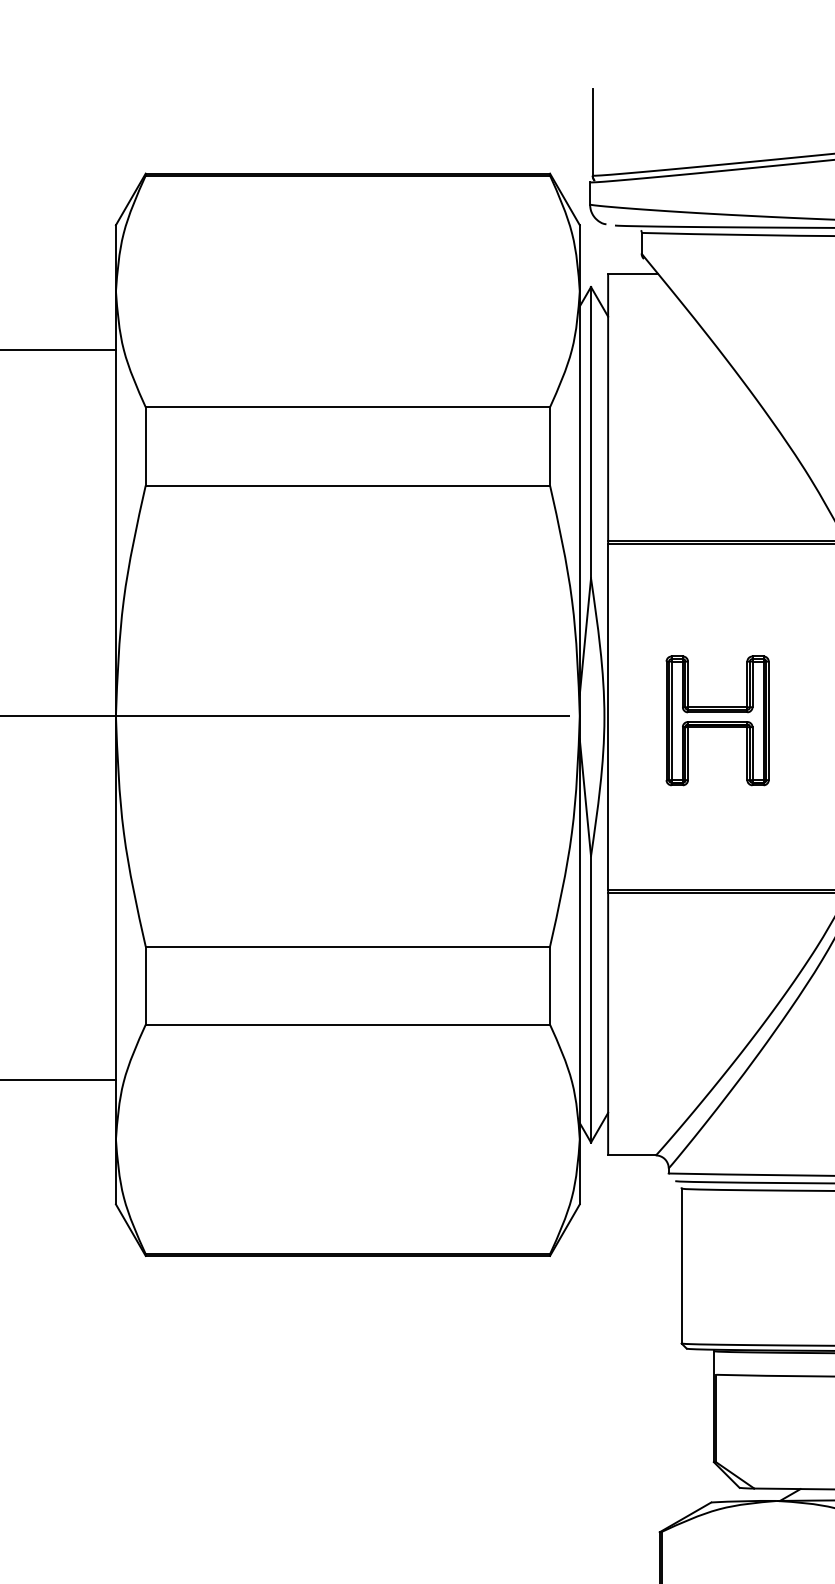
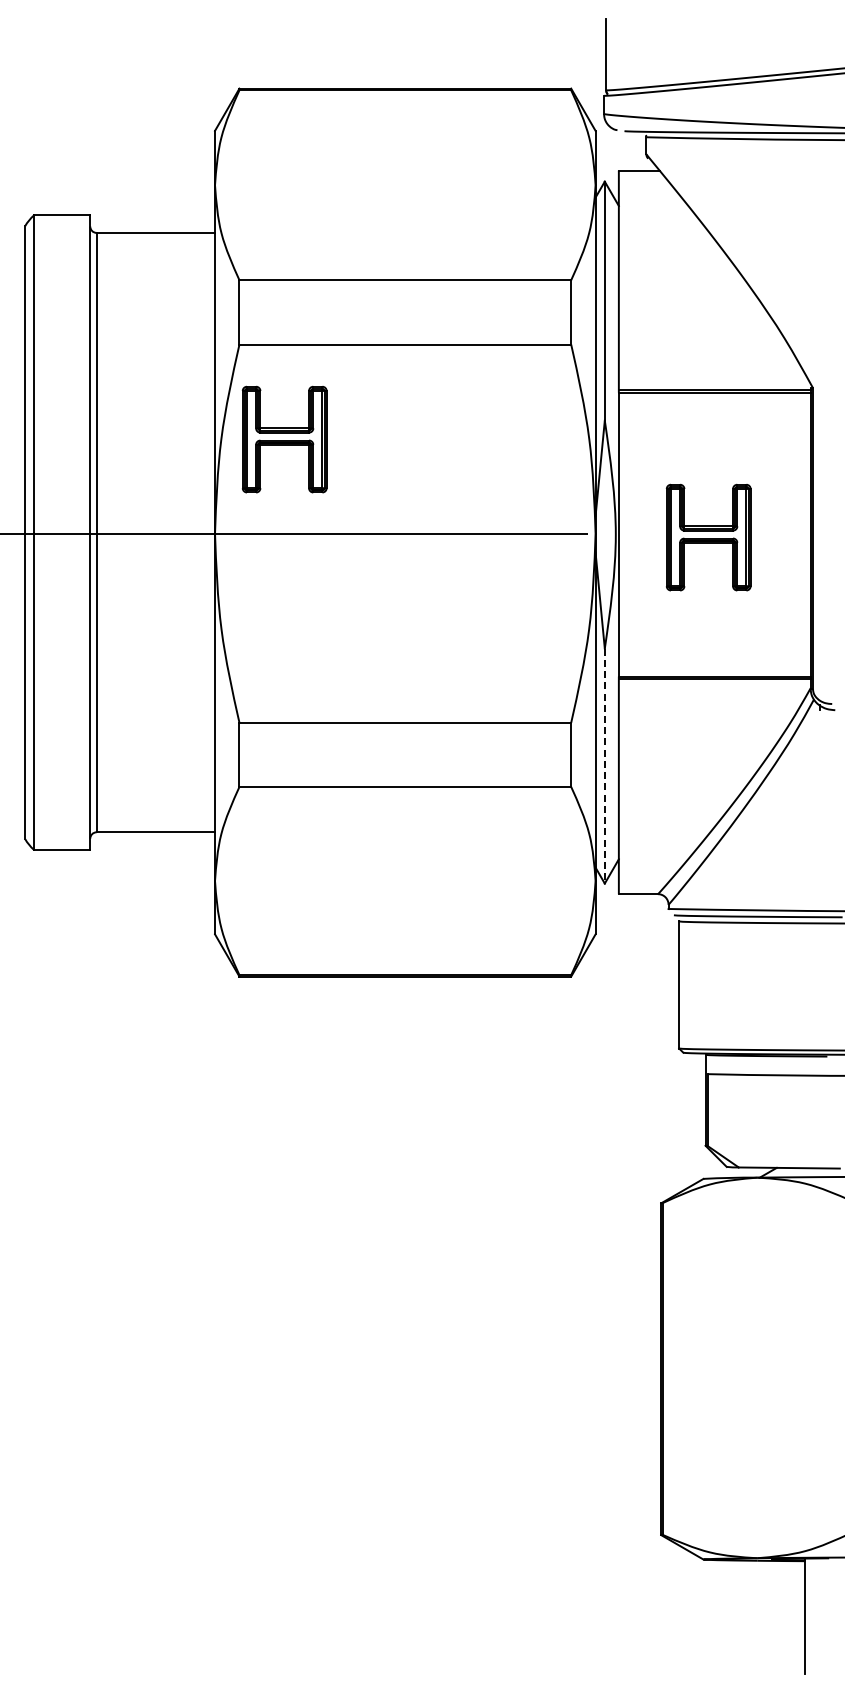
part: (200, 601) -> (284, 439), added
line: (590, 999) -> (604, 766), solid -> dashed

